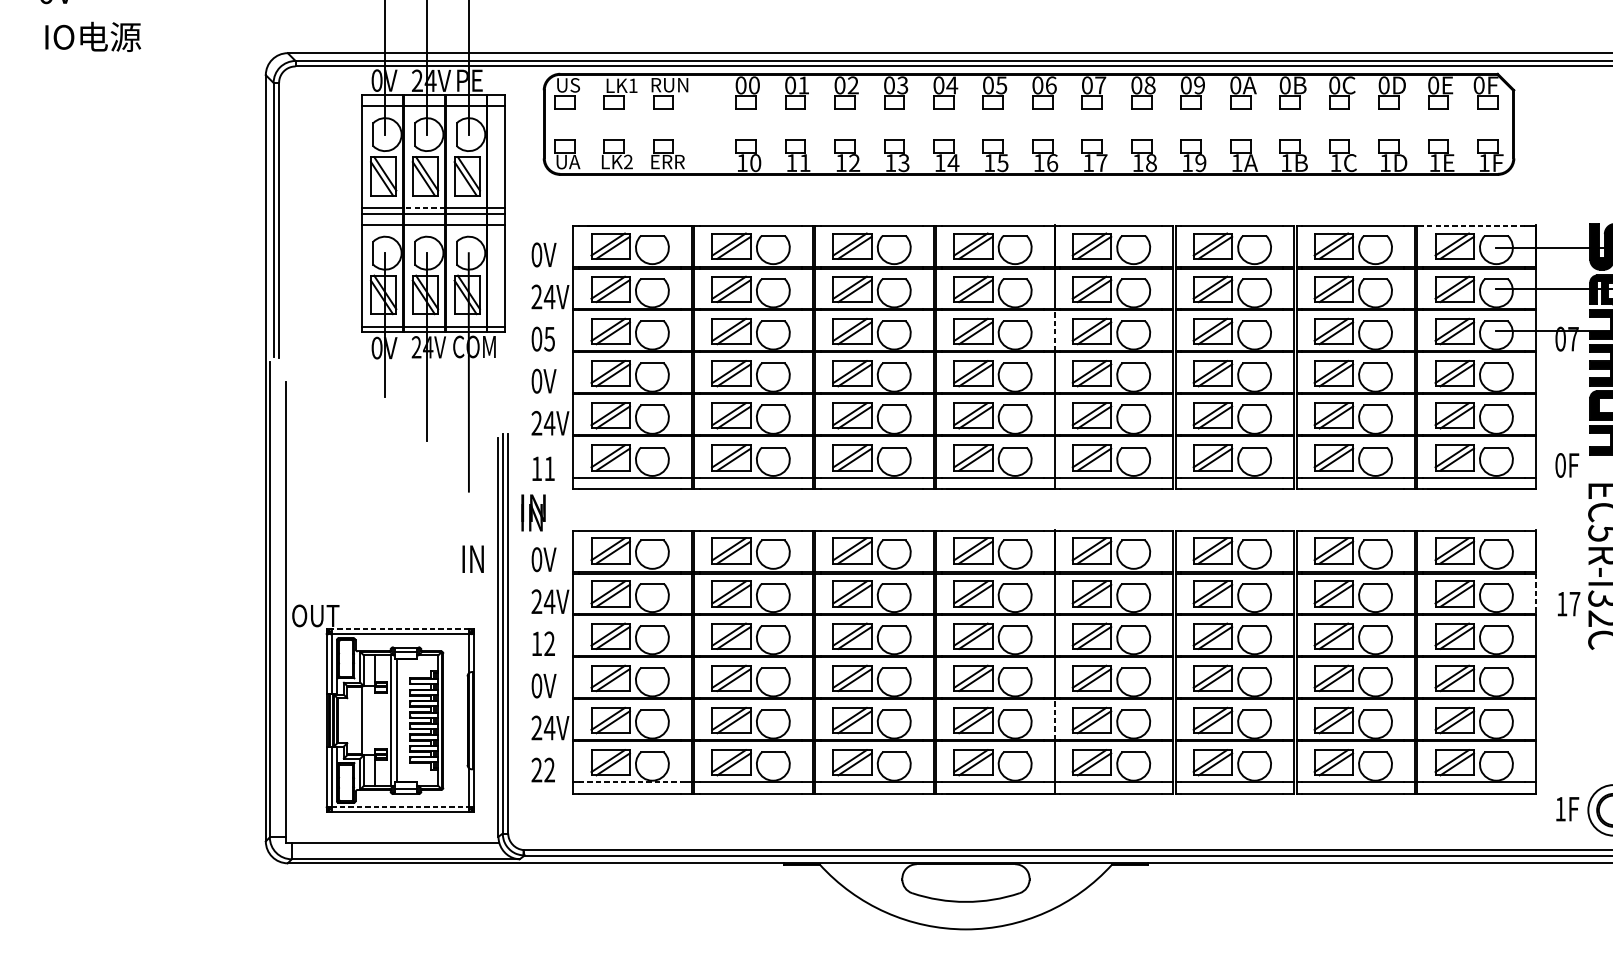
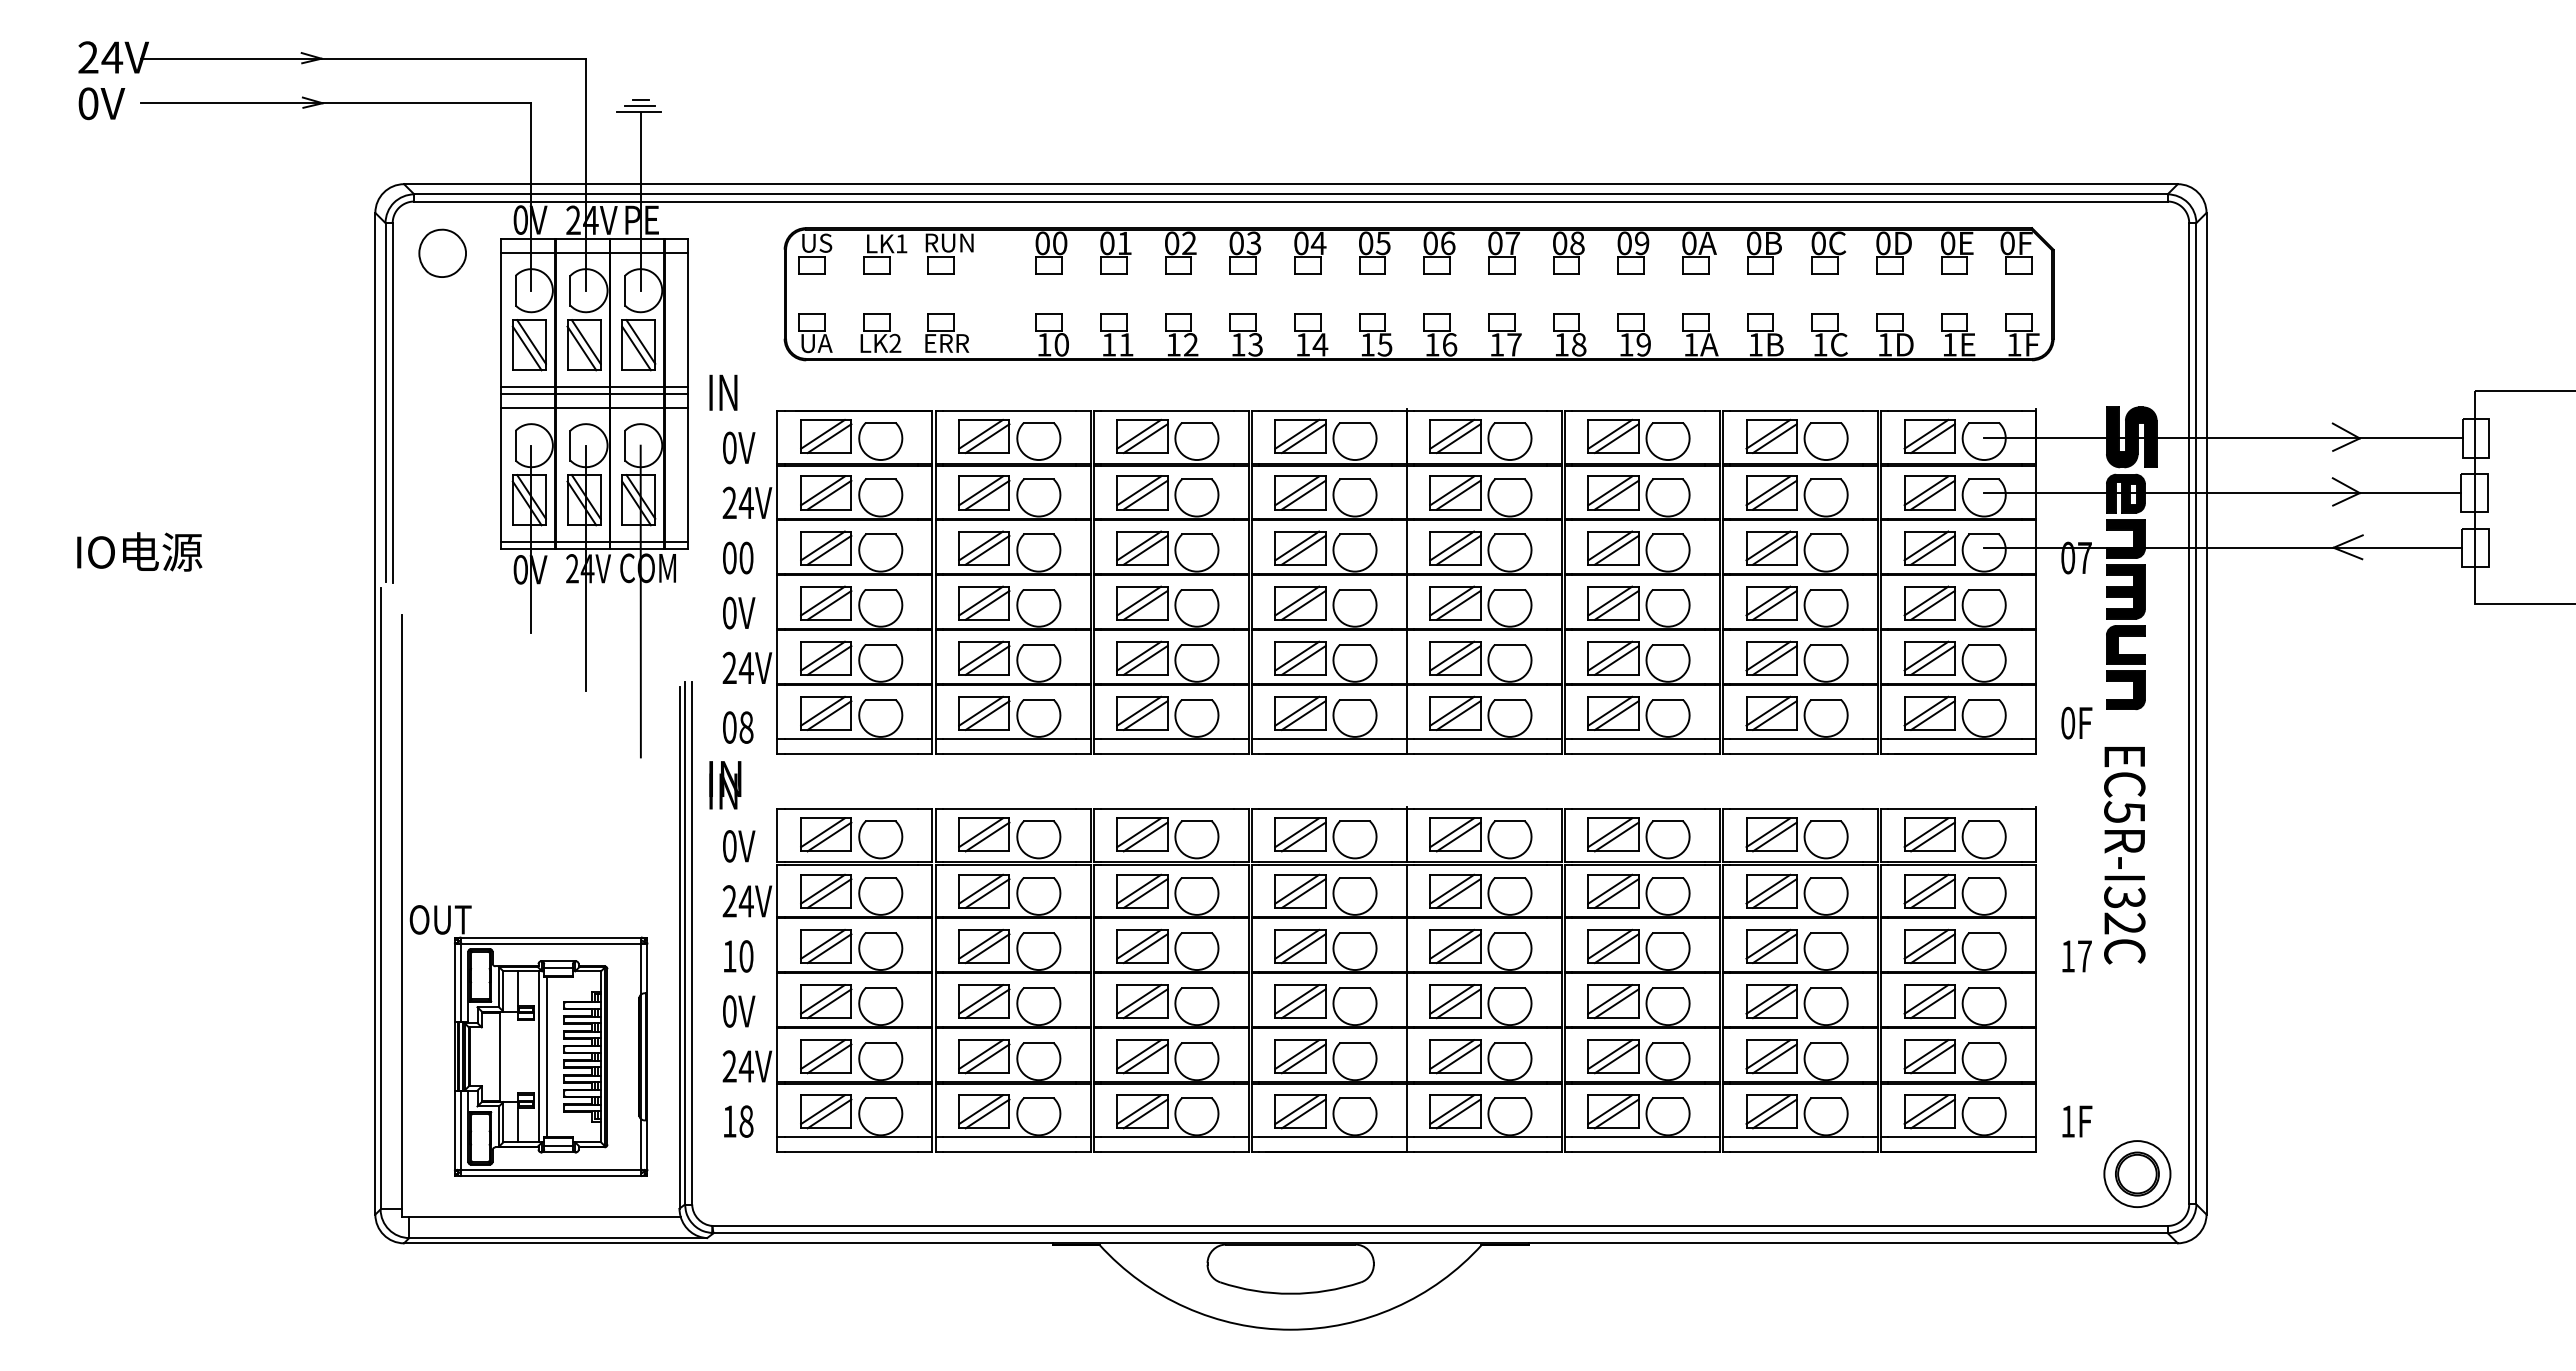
text: (93, 36) -> (139, 551), moved
part: (317, 105) -> (442, 252), added
part: (1028, 124) -> (1418, 294), moved
line: (424, 207) -> (582, 386), dashed -> solid
line: (1473, 226) -> (1954, 410), dashed -> solid
line: (1054, 330) -> (1406, 546), dashed -> solid
text: (549, 338) -> (746, 557), 05 -> 00
text: (543, 468) -> (738, 727), 11 -> 08
text: (473, 559) -> (723, 392), moved
line: (1535, 594) -> (2035, 891), dashed -> solid
text: (1568, 604) -> (2076, 956), moved
line: (400, 629) -> (551, 937), dashed -> solid
text: (549, 643) -> (746, 956), 12 -> 10
line: (1054, 719) -> (1406, 1055), dashed -> solid
text: (542, 770) -> (737, 1121), 22 -> 18
line: (630, 782) -> (851, 1137), dashed -> solid
line: (400, 806) -> (551, 1169), dashed -> solid
text: (1567, 809) -> (2077, 1121), moved

